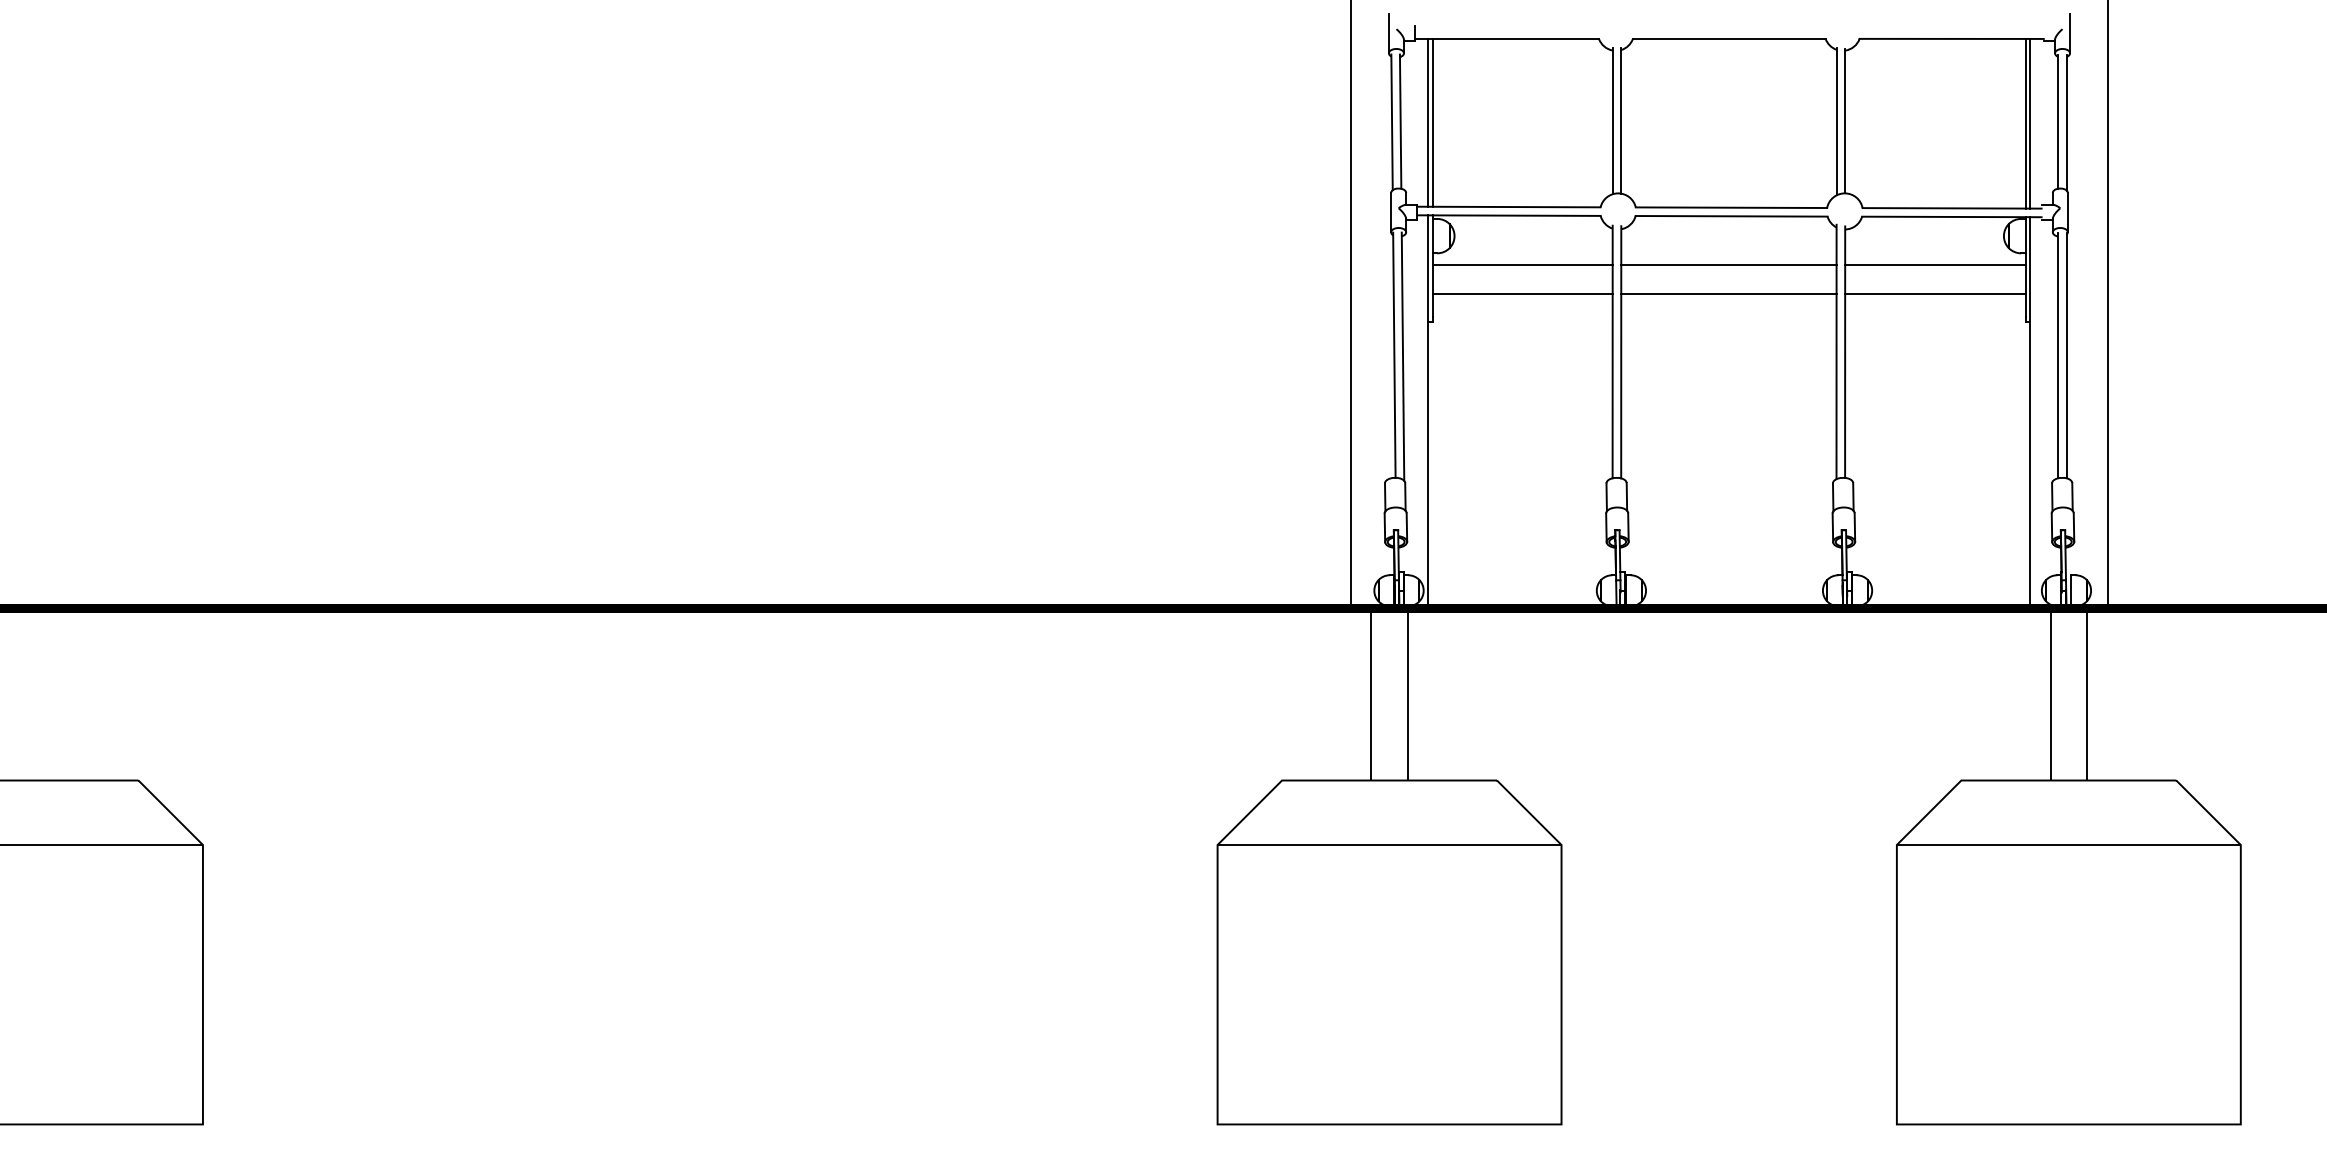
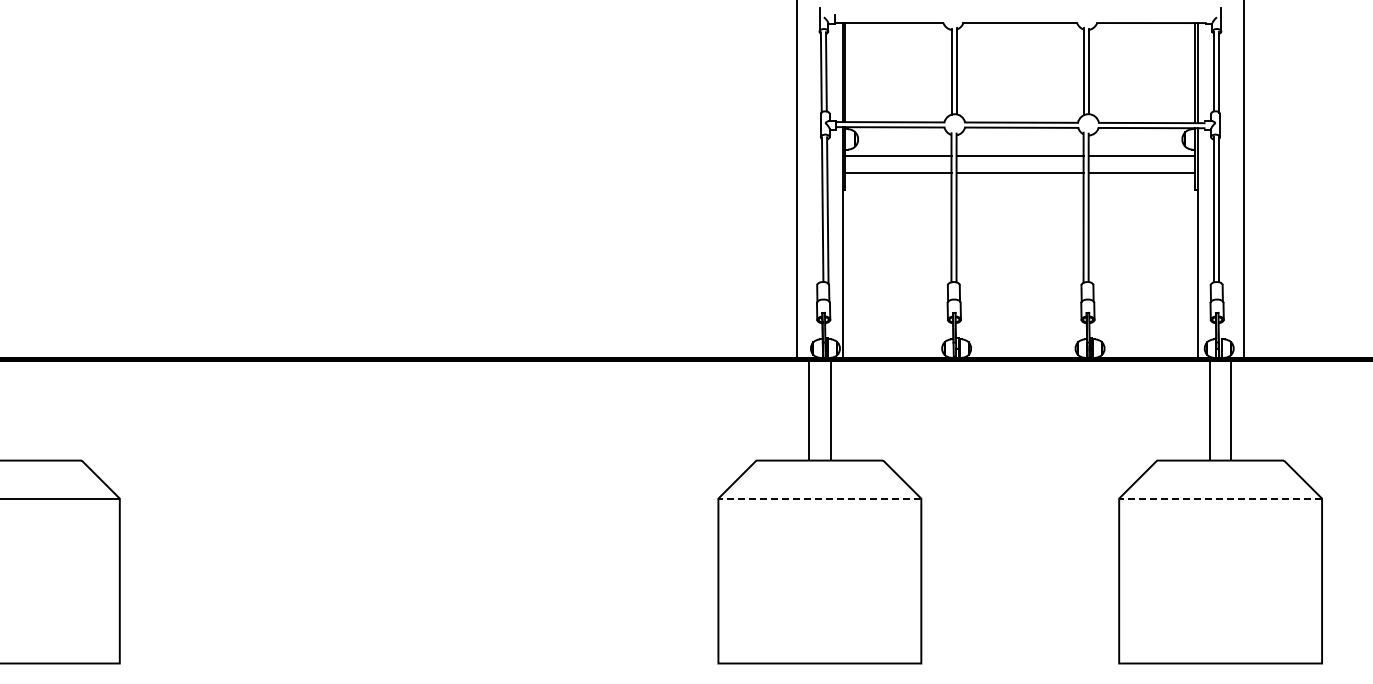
line: (1388, 844) -> (819, 498), solid -> dashed
line: (2068, 844) -> (1220, 498), solid -> dashed

